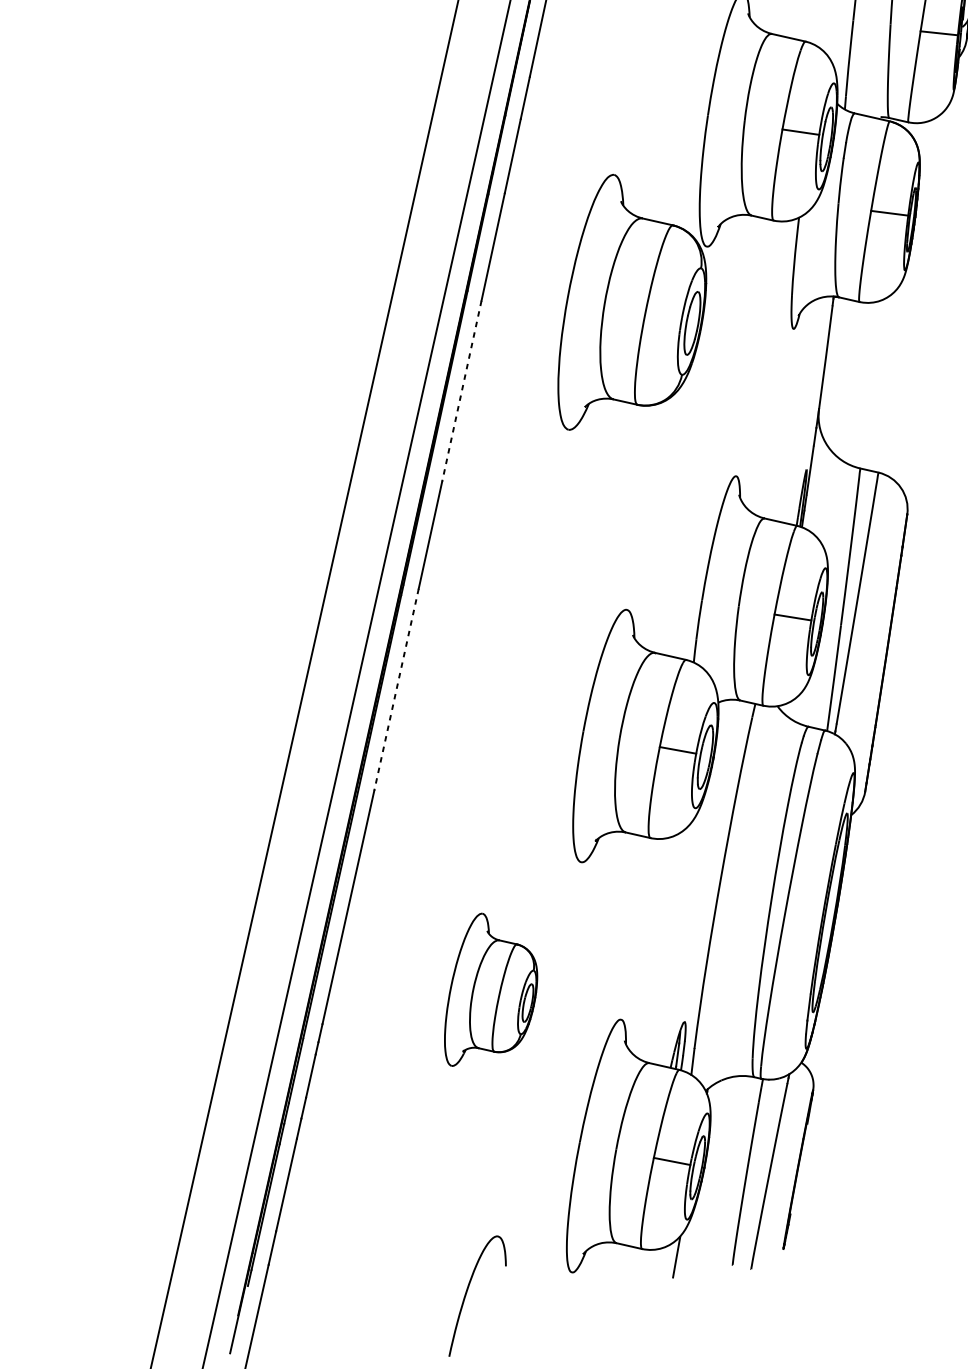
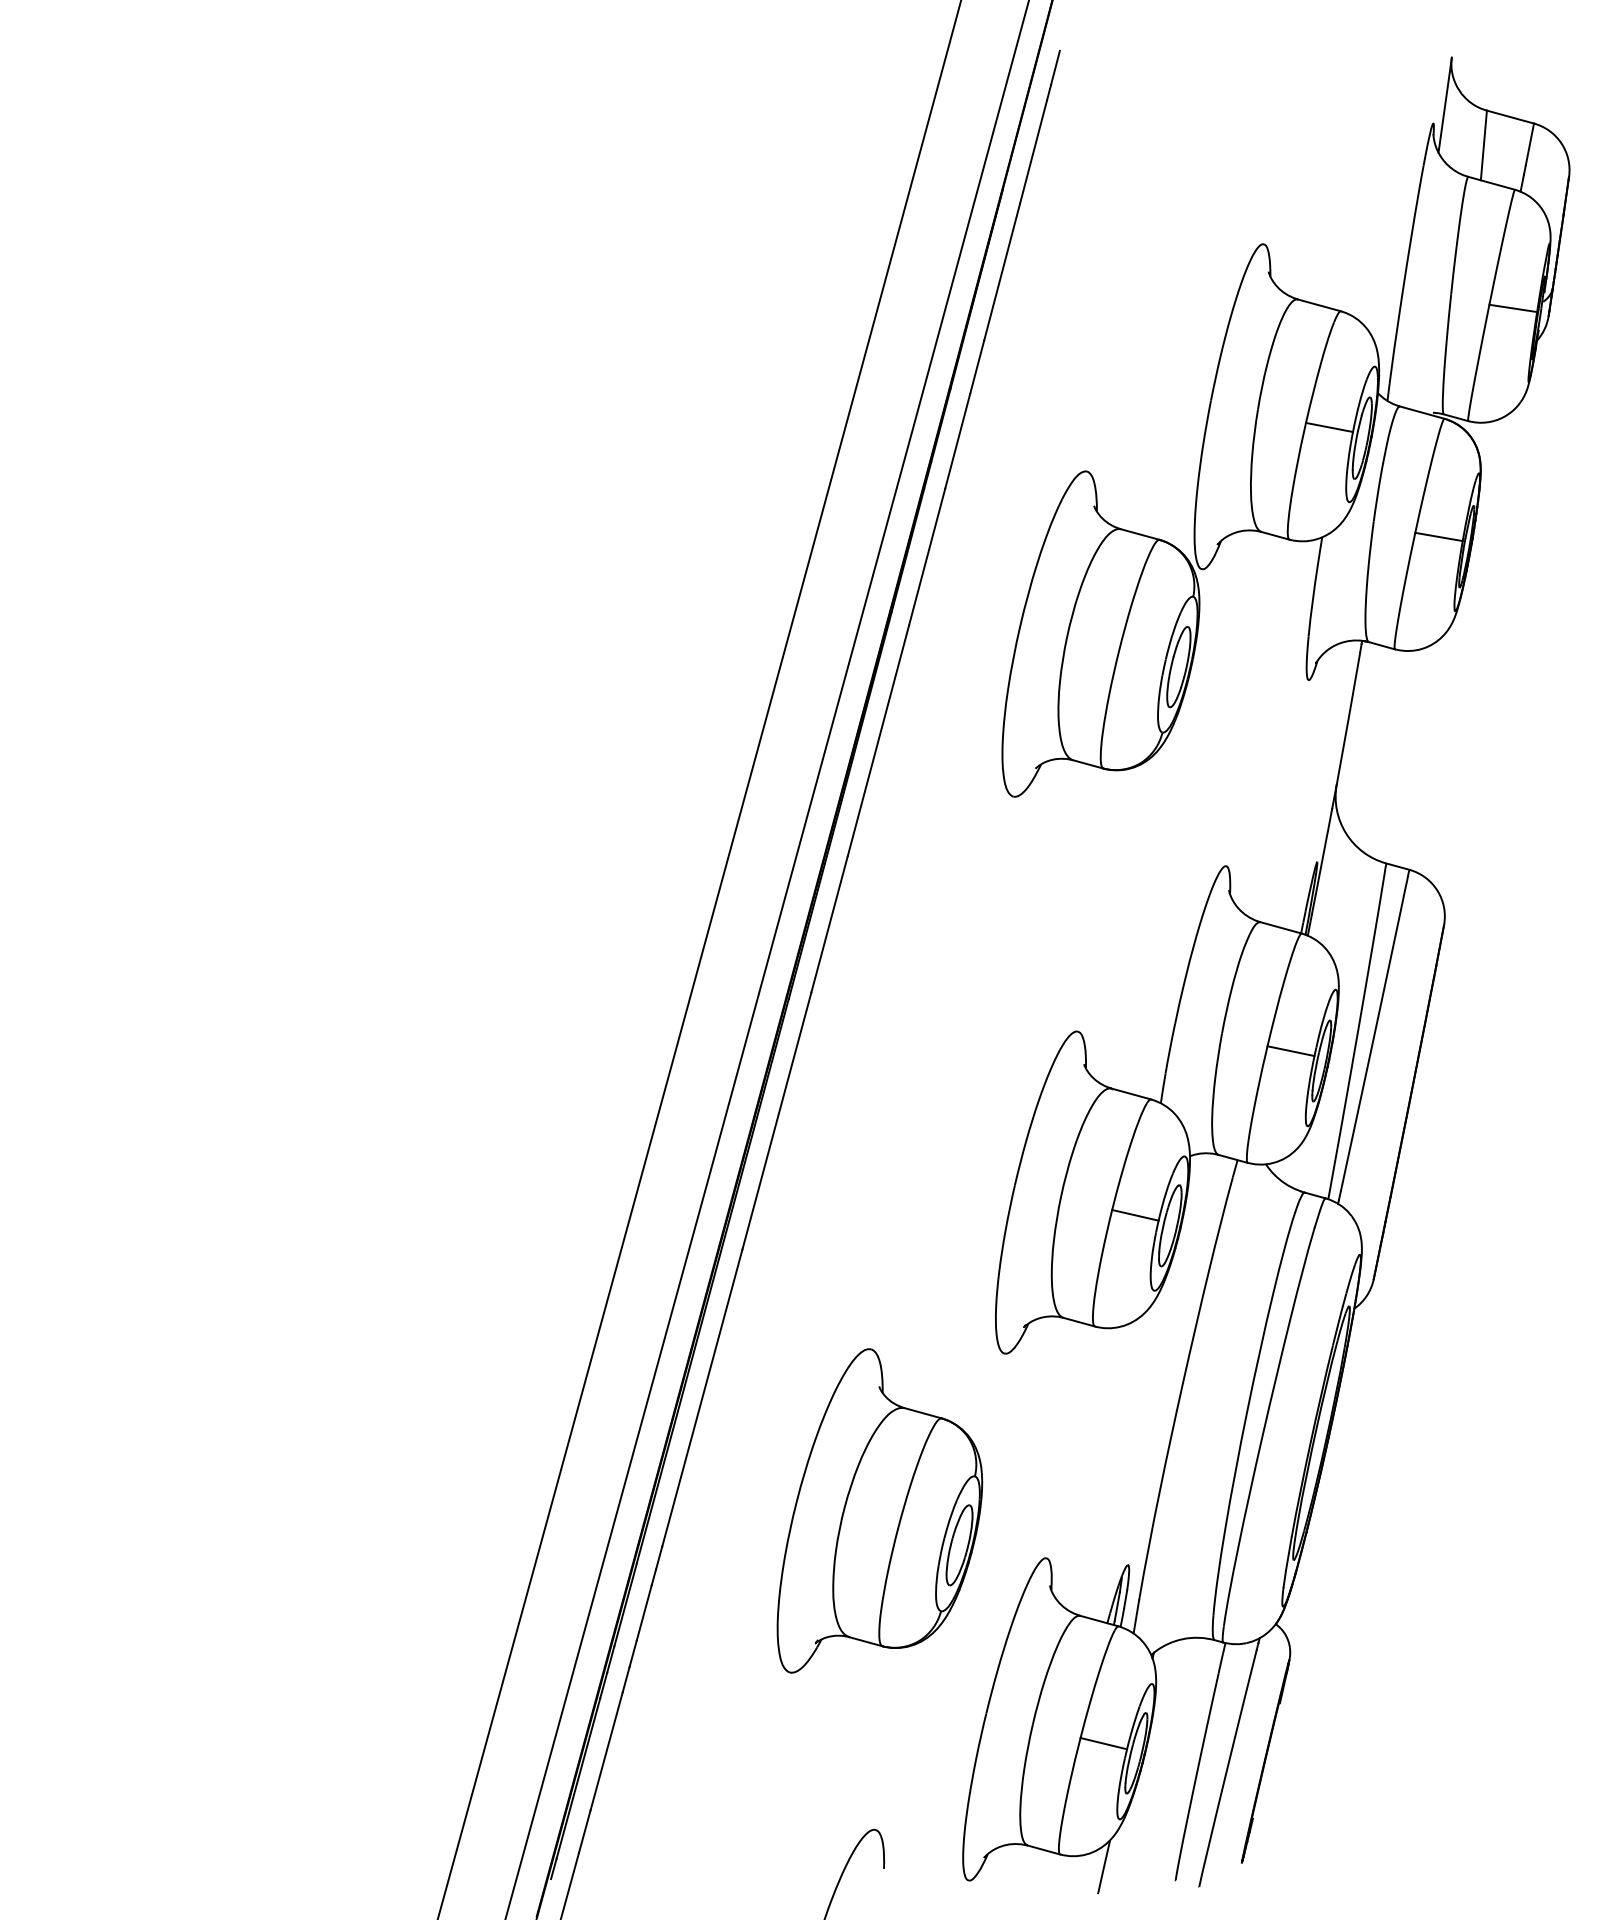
line: (461, 391) -> (878, 741), dashed -> solid
line: (396, 690) -> (776, 1121), dashed -> solid
part: (489, 988) -> (879, 1510), size x1.67

